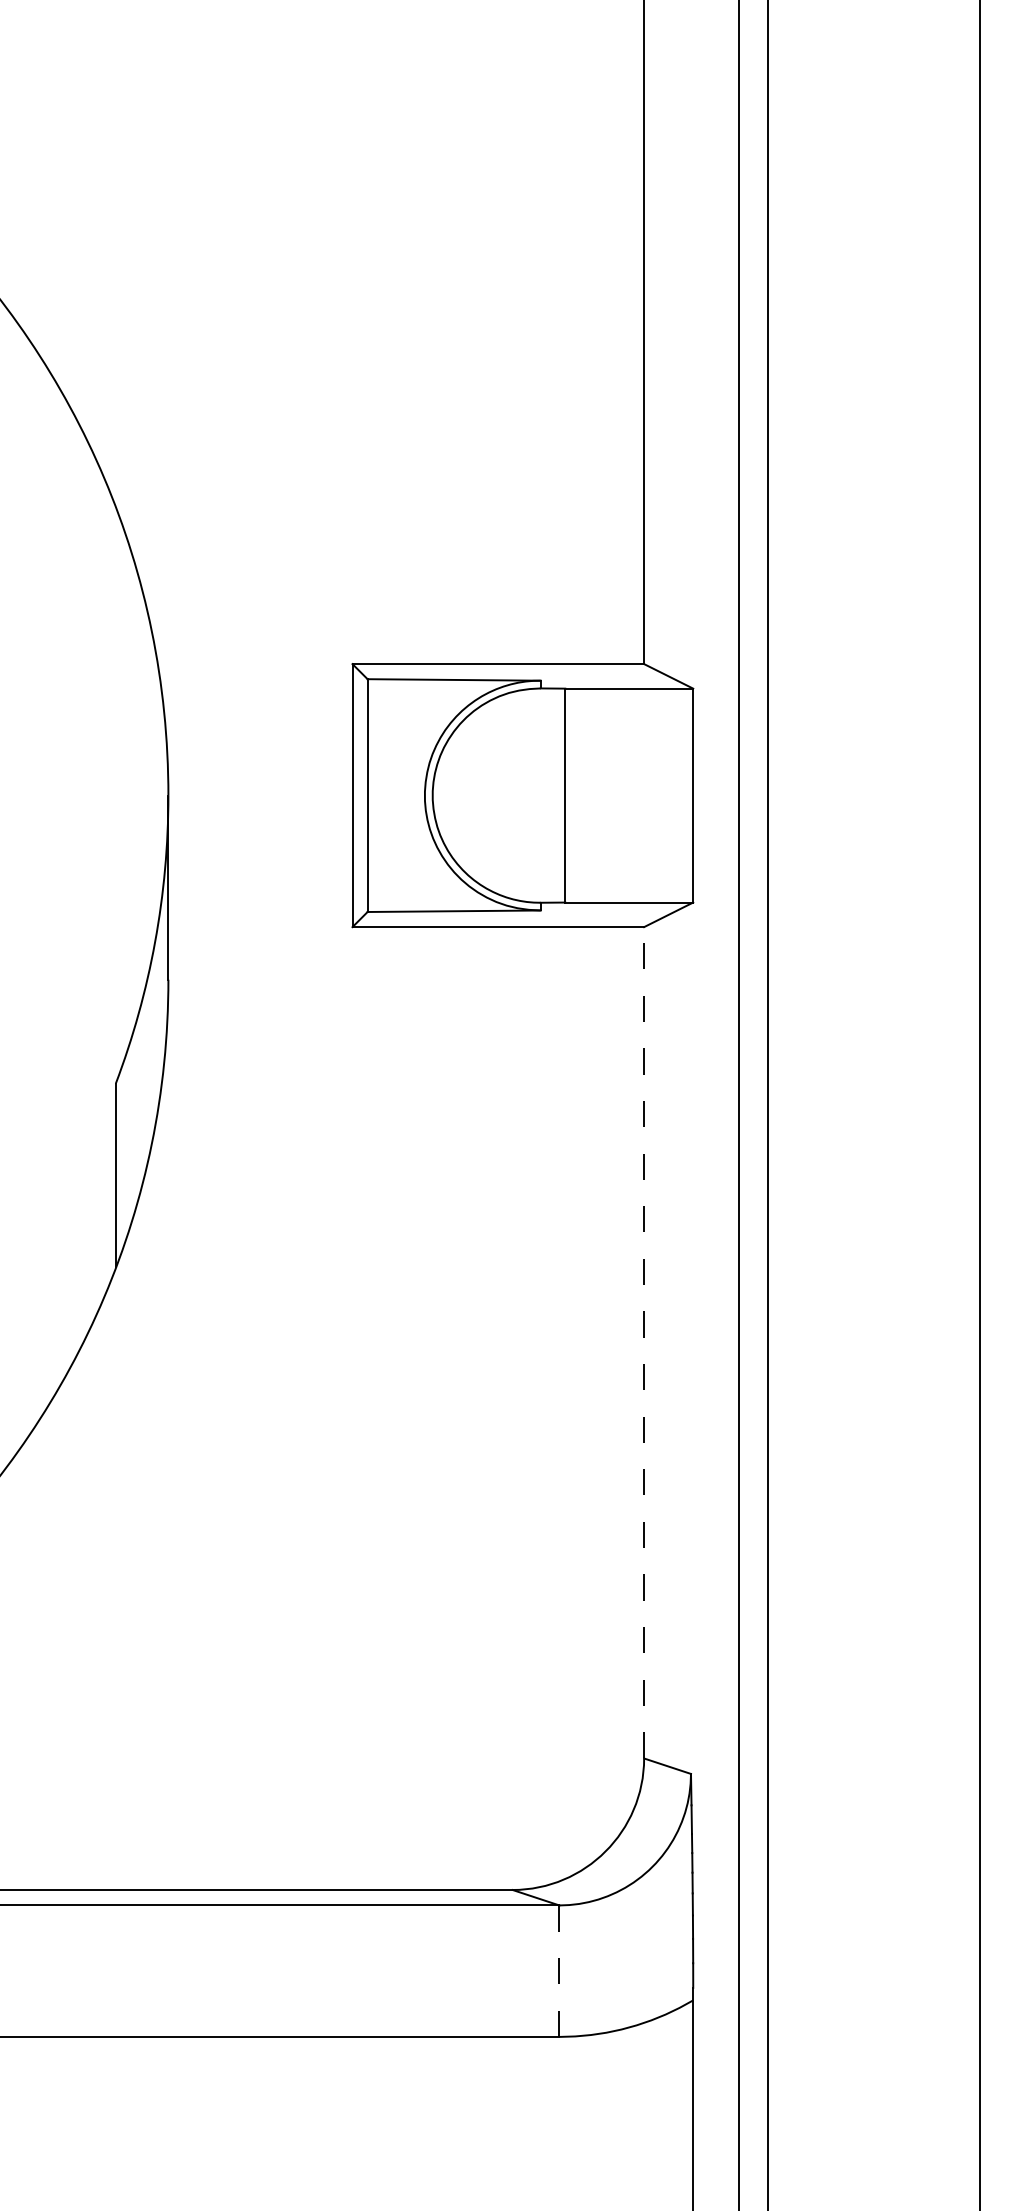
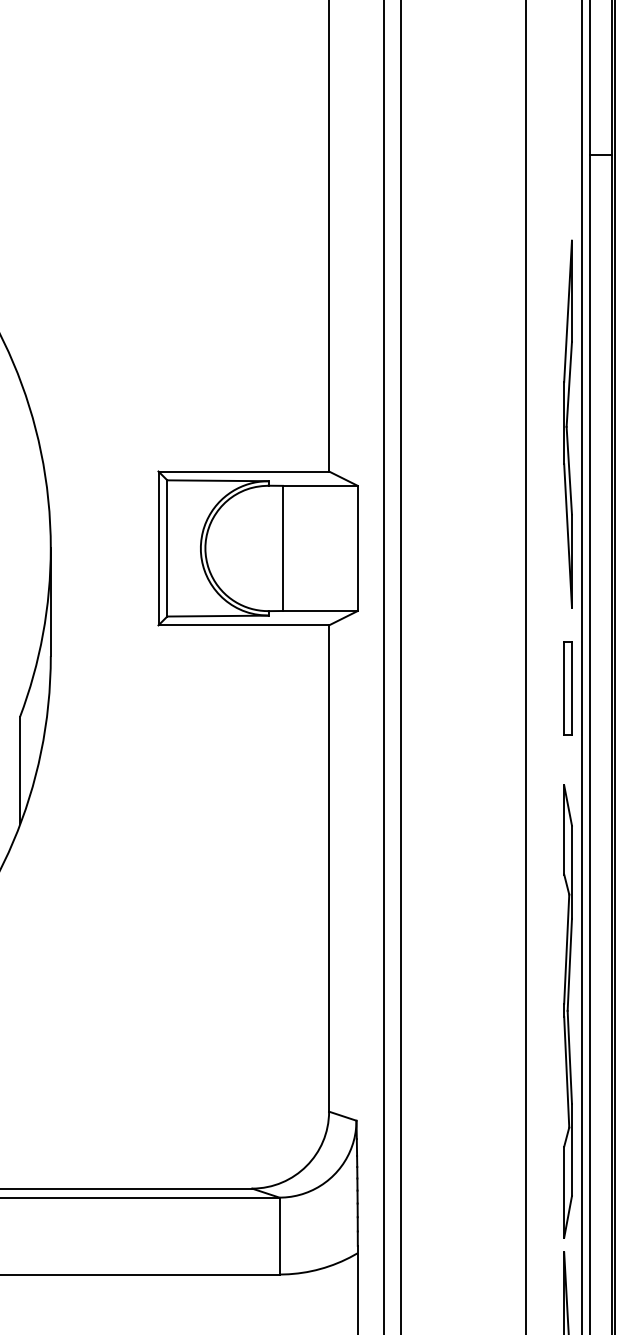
line: (644, 1342) -> (329, 868), dashed -> solid
line: (559, 1971) -> (279, 1236), dashed -> solid

